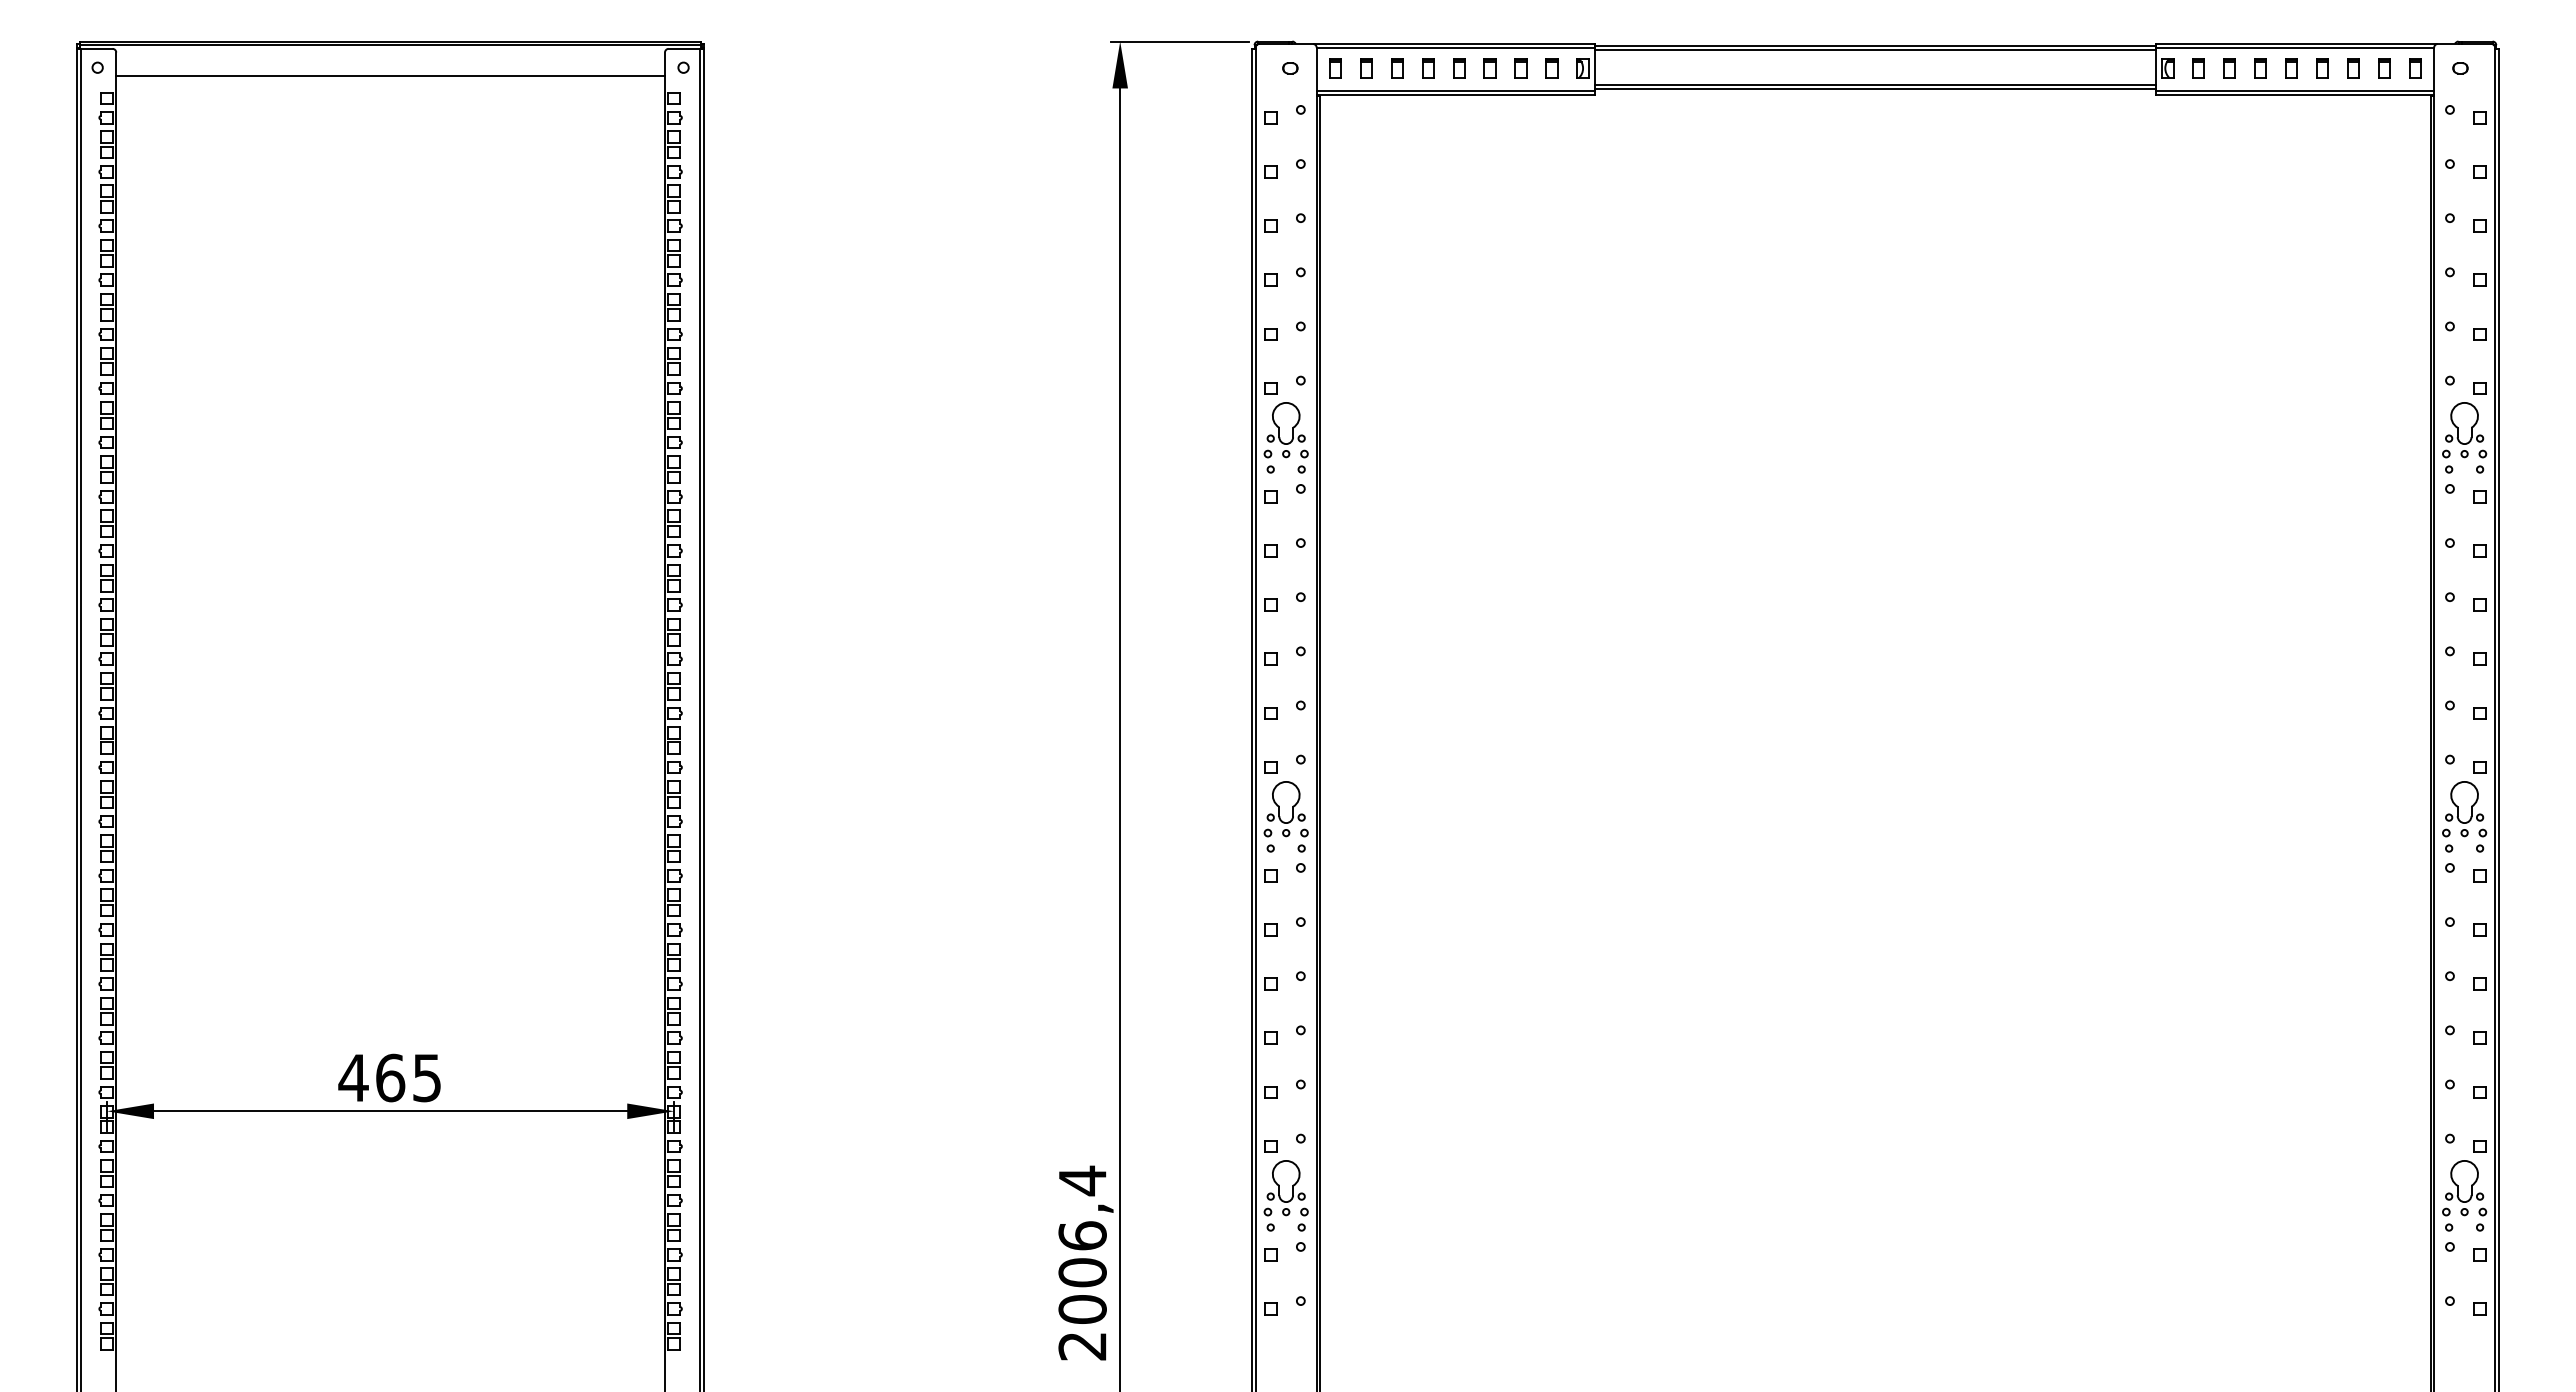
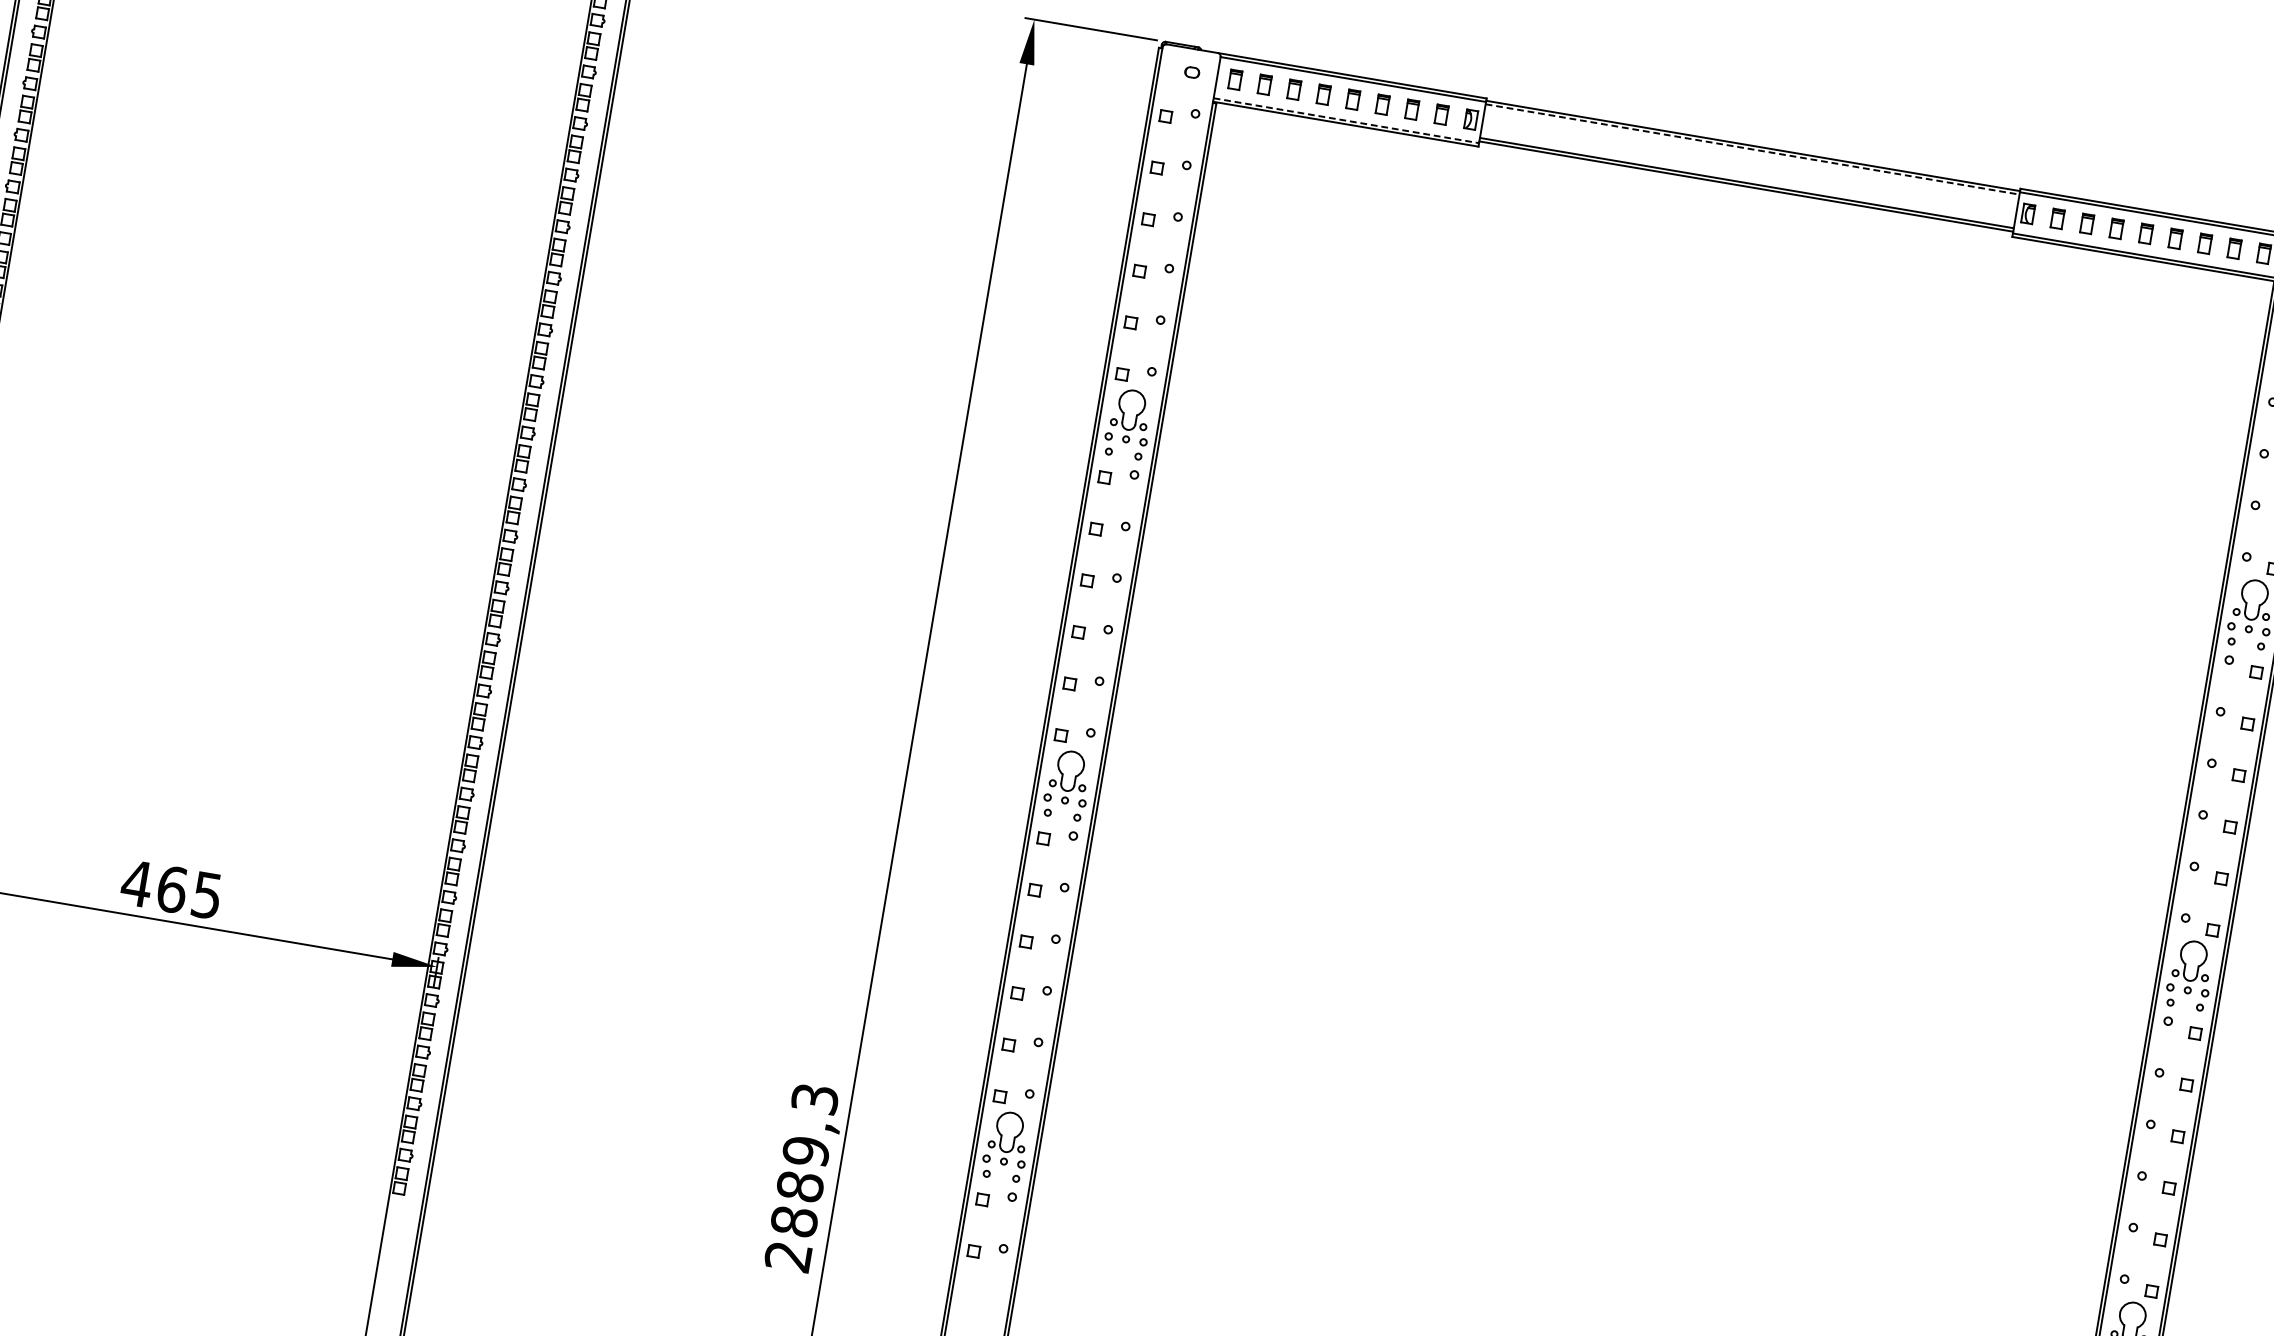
line: (1875, 50) -> (1752, 149), solid -> dashed
line: (1456, 90) -> (1346, 120), solid -> dashed
text: (1082, 1244) -> (804, 1159), 2006,4 -> 2889,3

